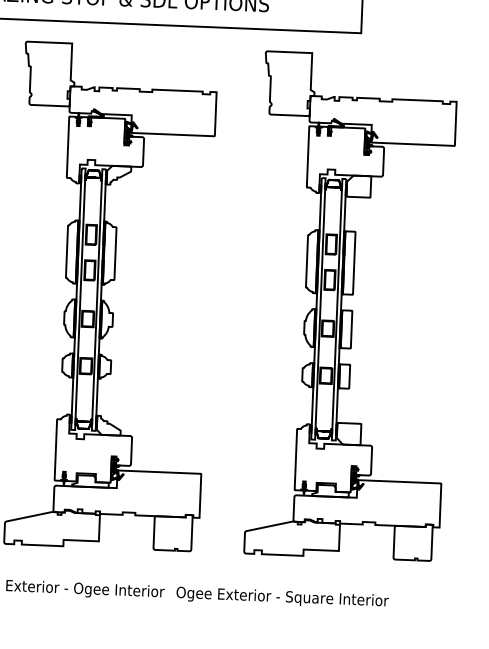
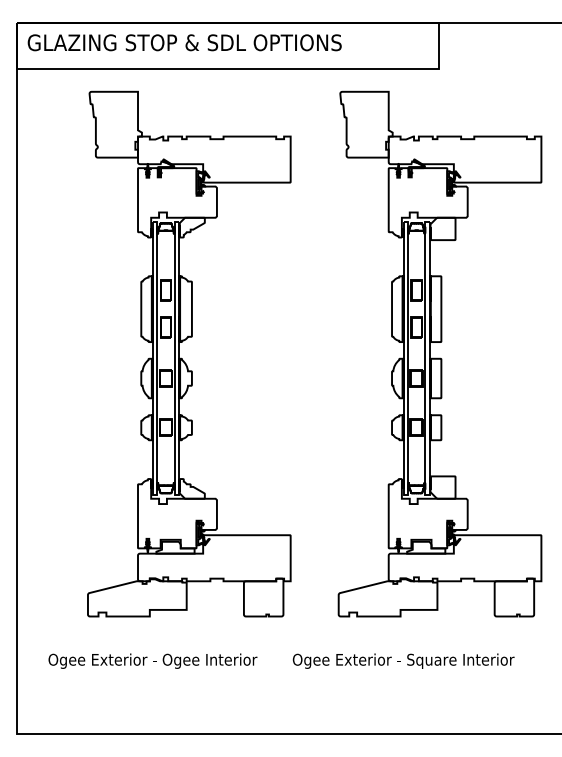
text: (282, 597) -> (403, 660), moved

